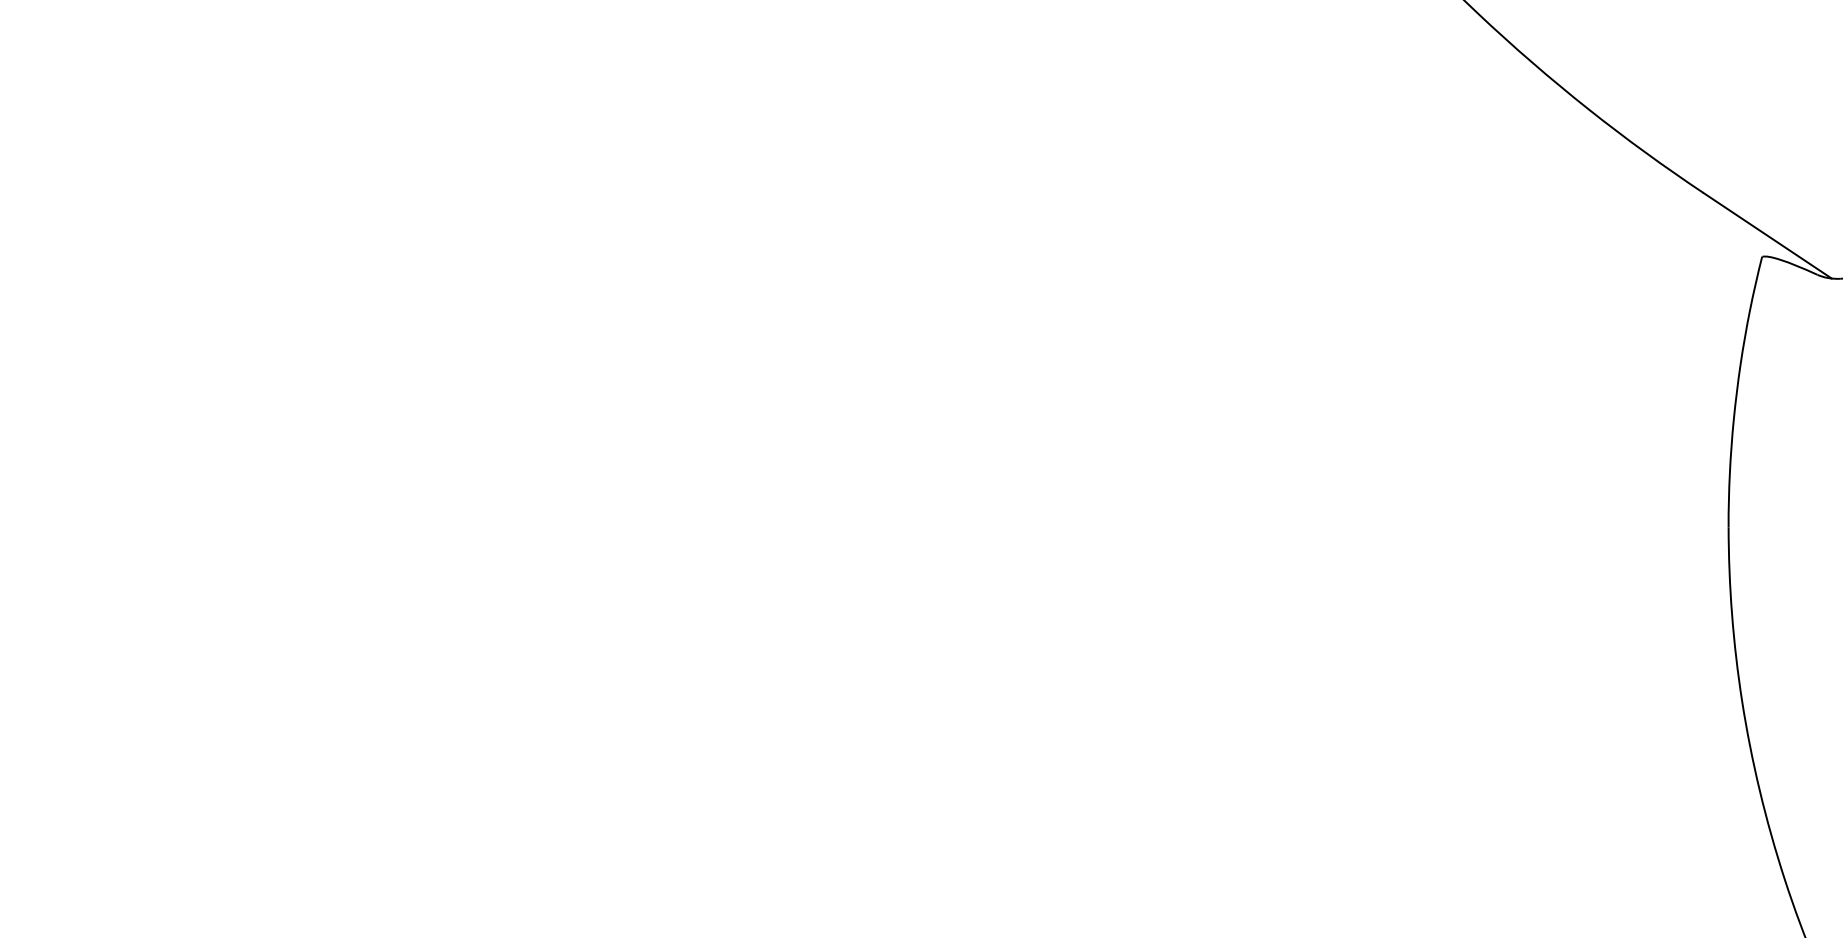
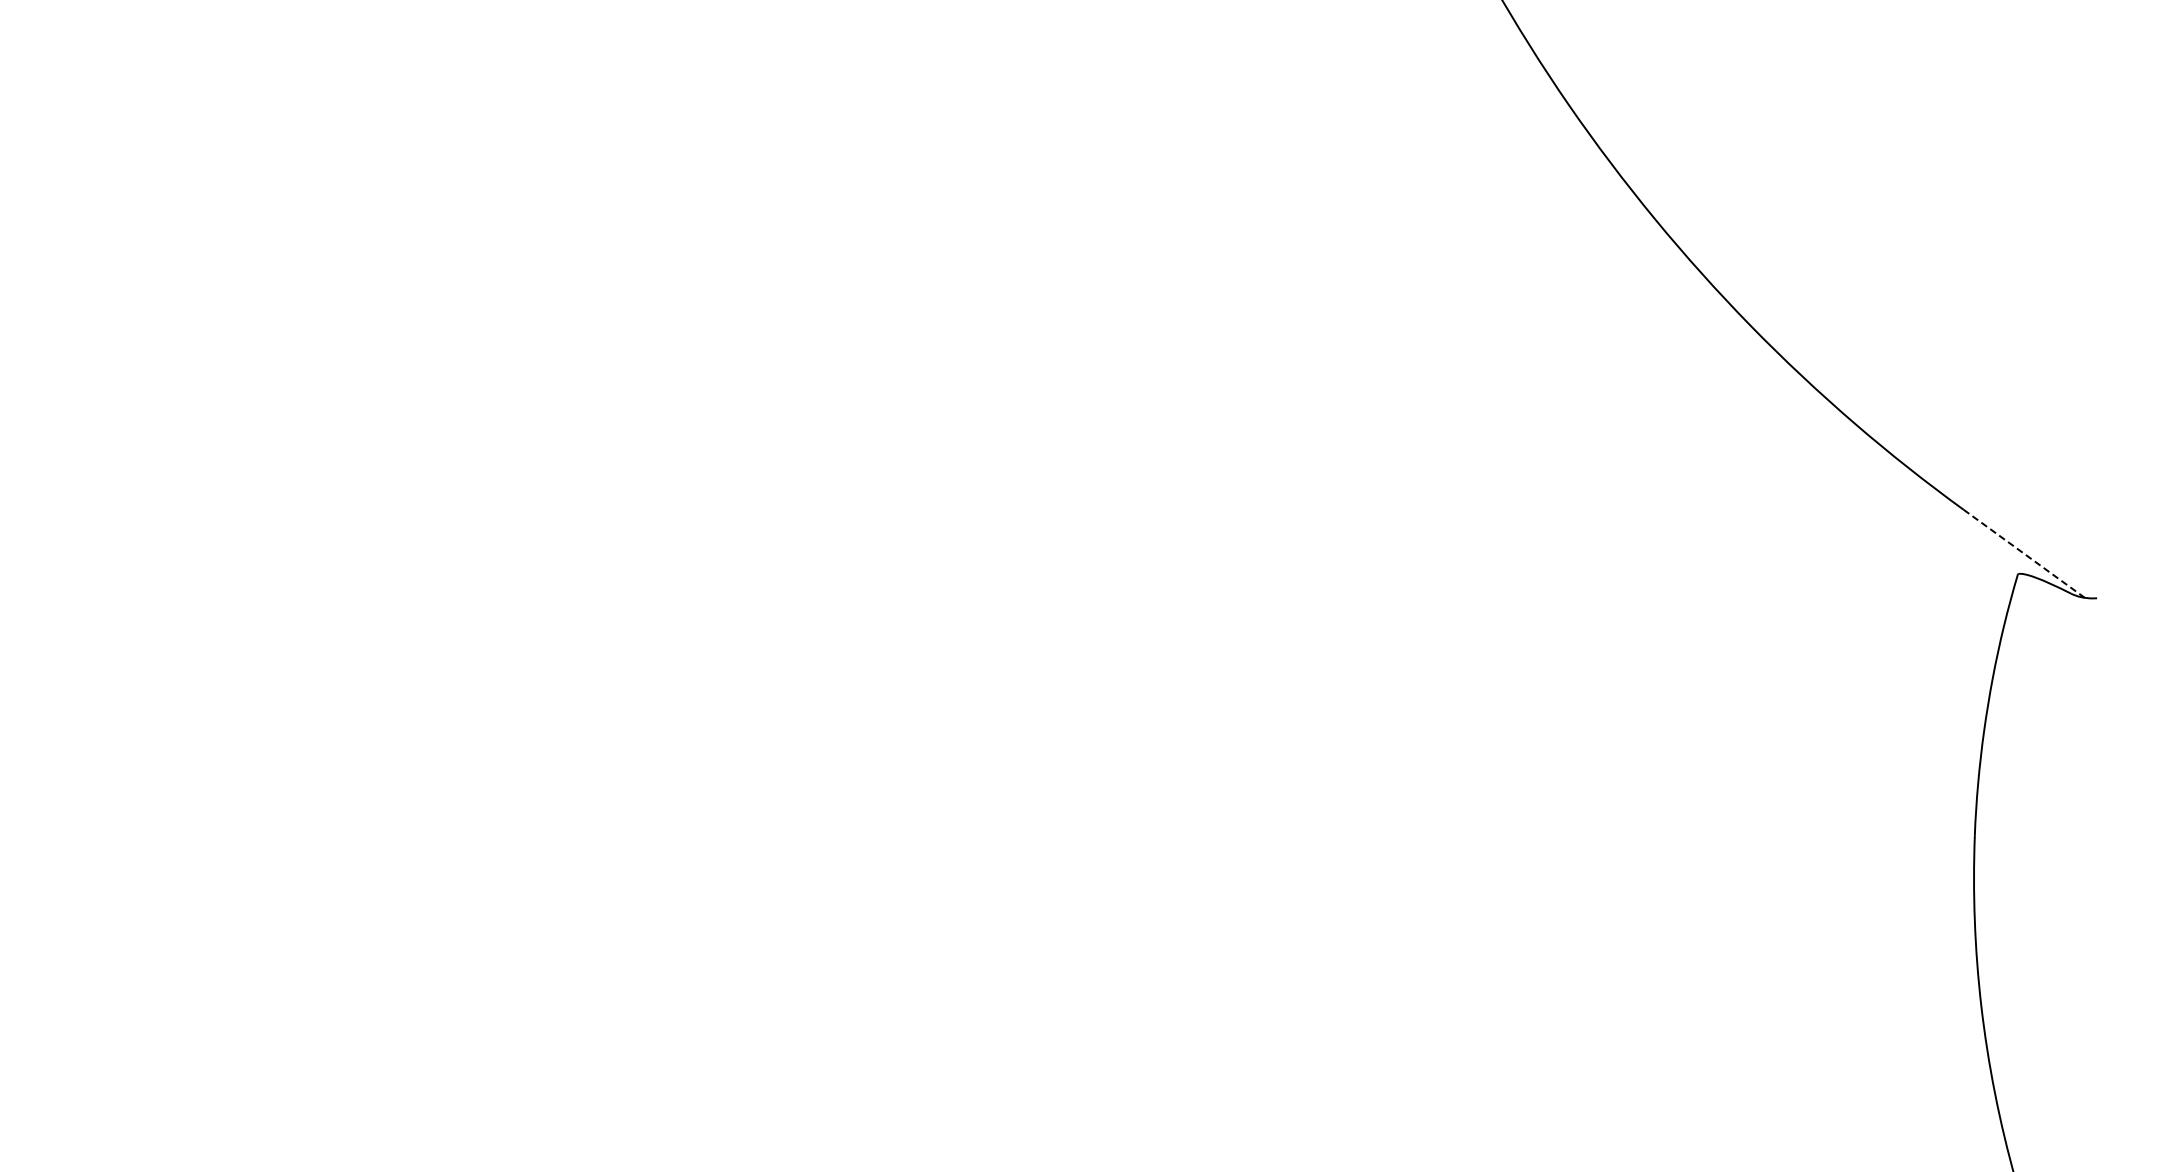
line: (1767, 235) -> (2024, 553), solid -> dashed

